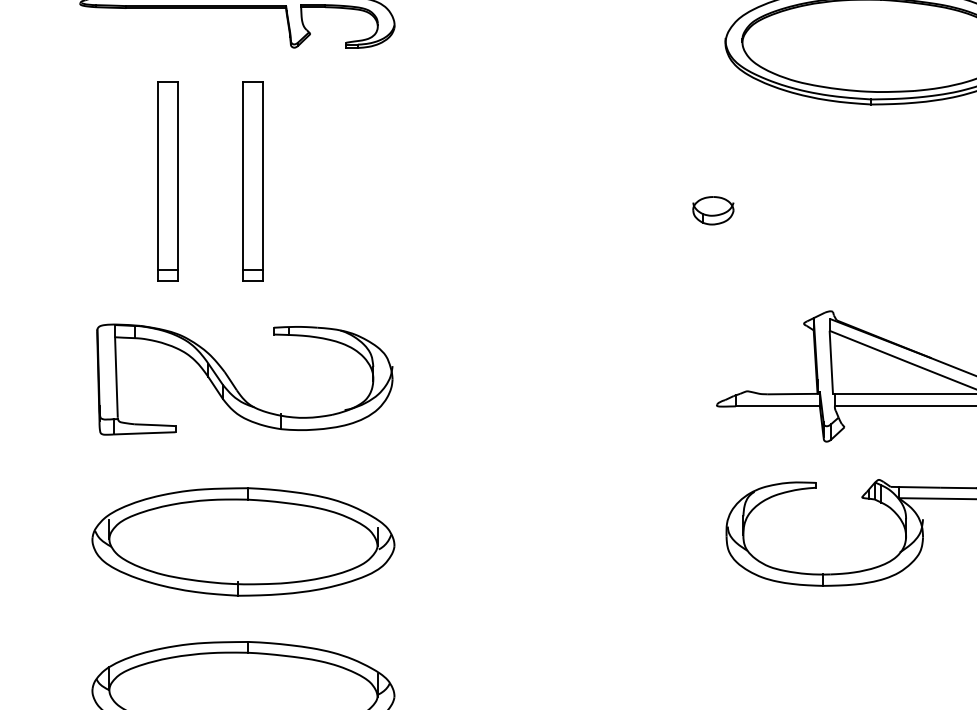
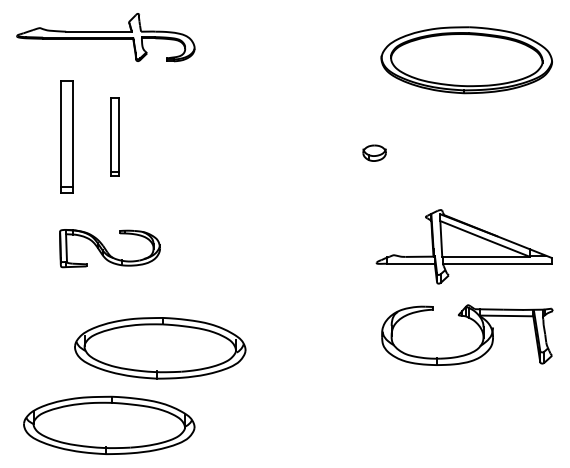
part: (252, 181) -> (114, 136), size x0.7
part: (243, 379) -> (109, 248), size x0.6
part: (243, 542) -> (160, 348), moved

